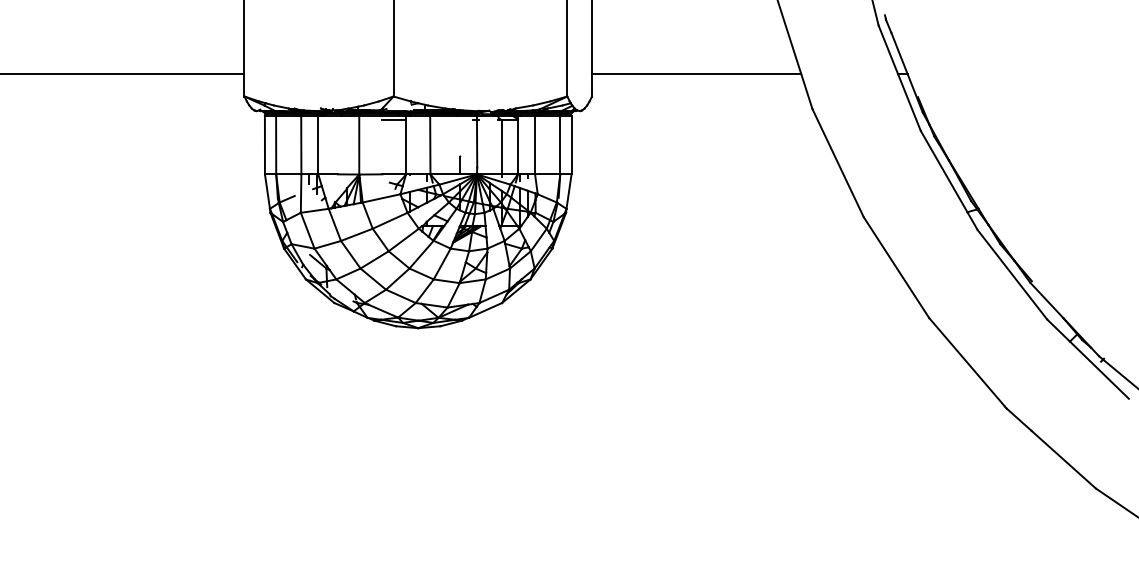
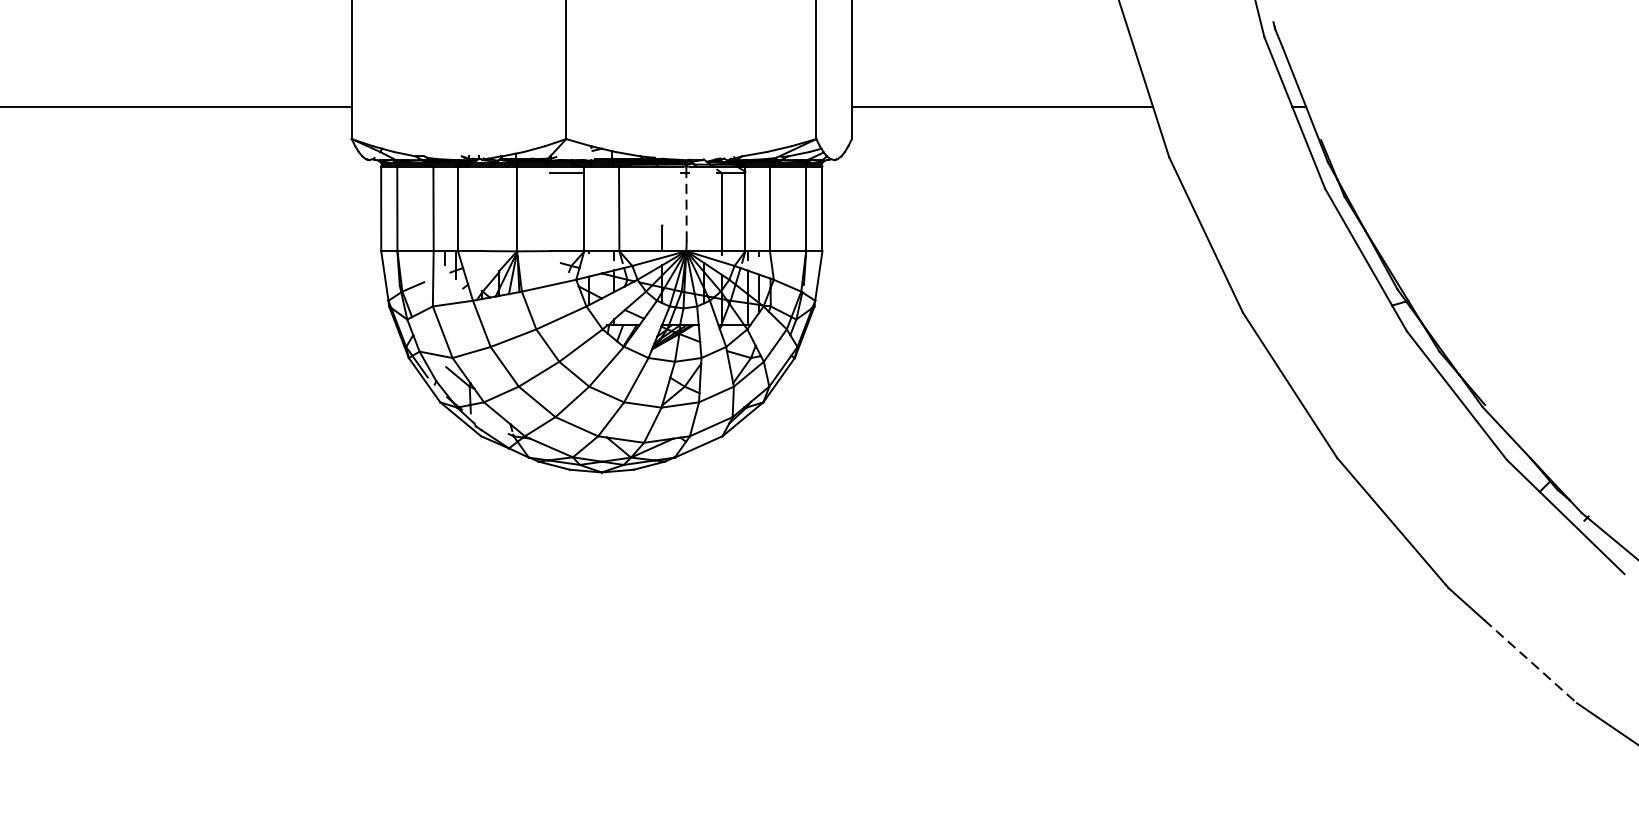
line: (477, 143) -> (687, 206), solid -> dashed
line: (1064, 459) -> (1531, 661), solid -> dashed

